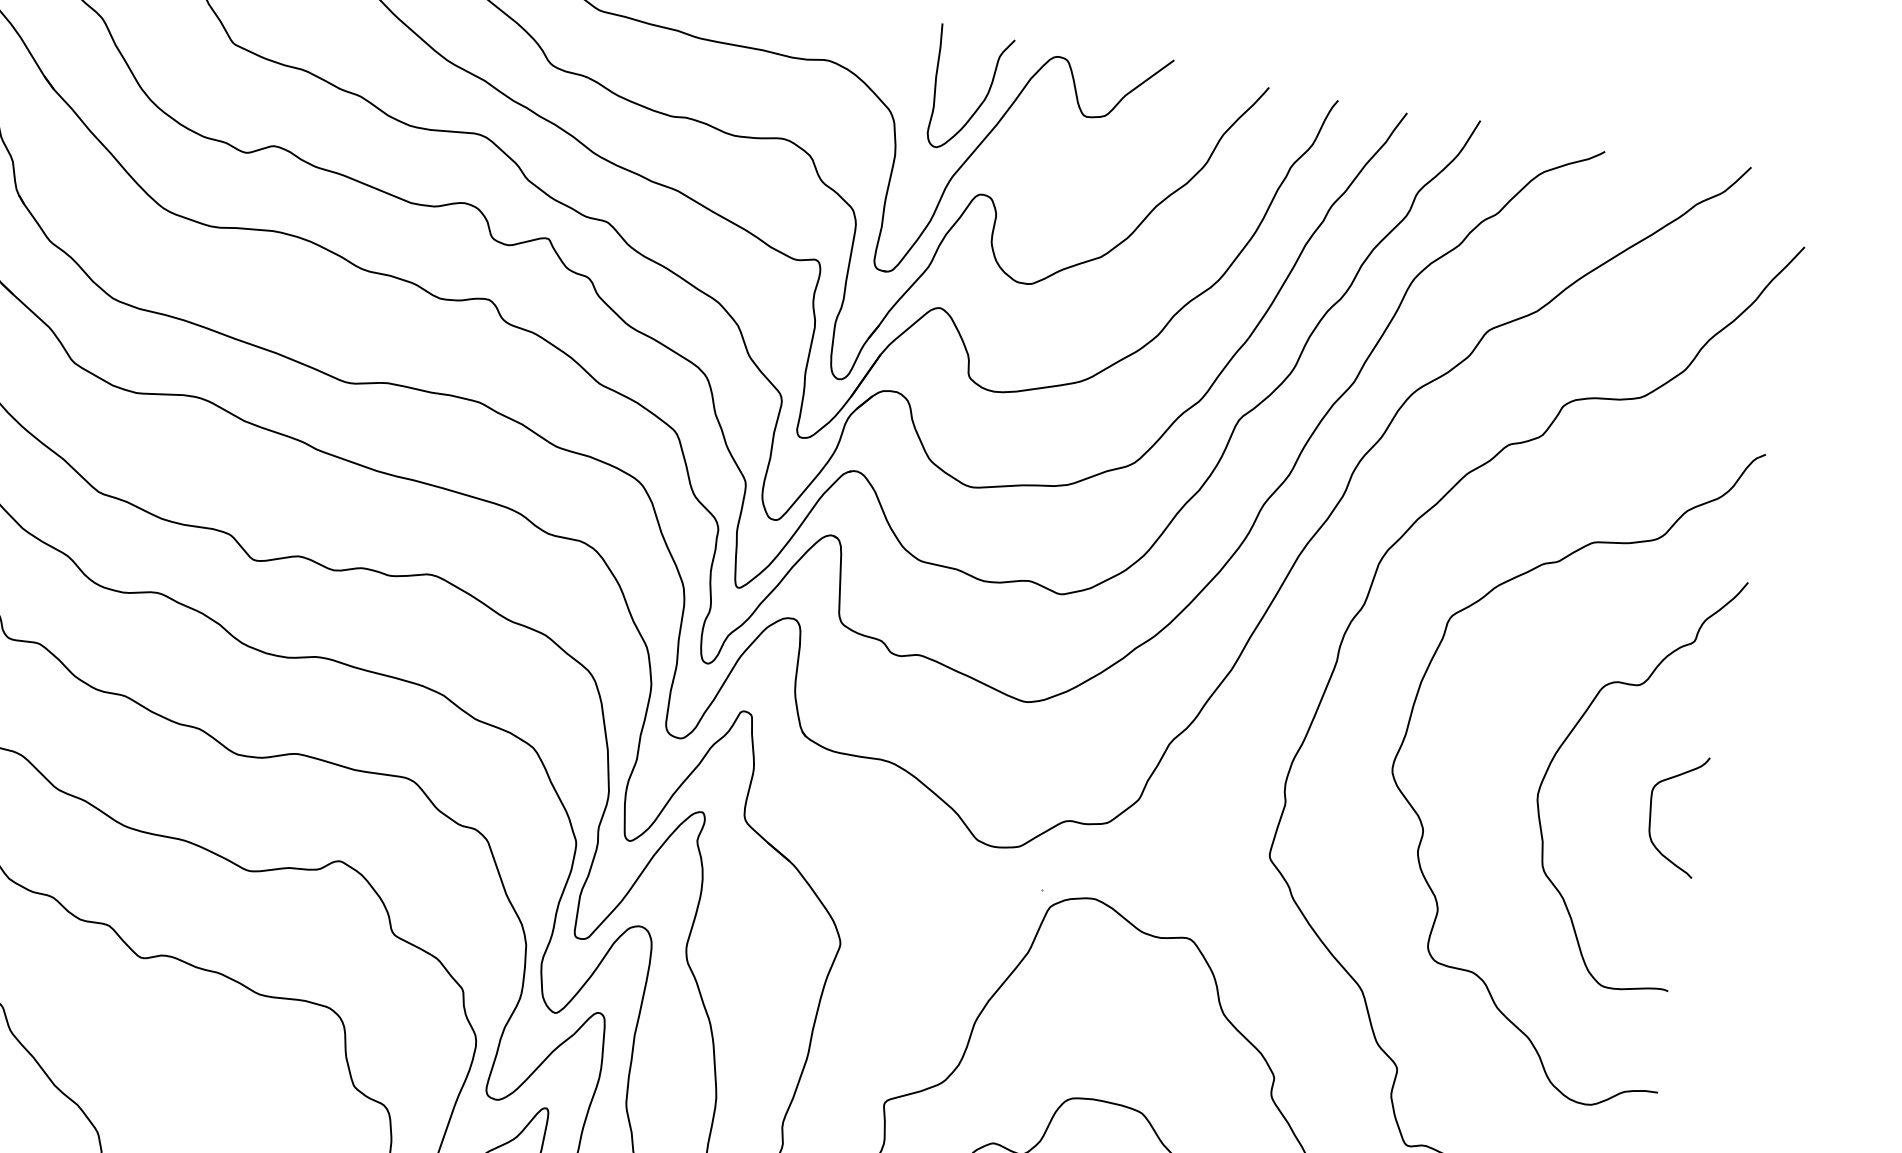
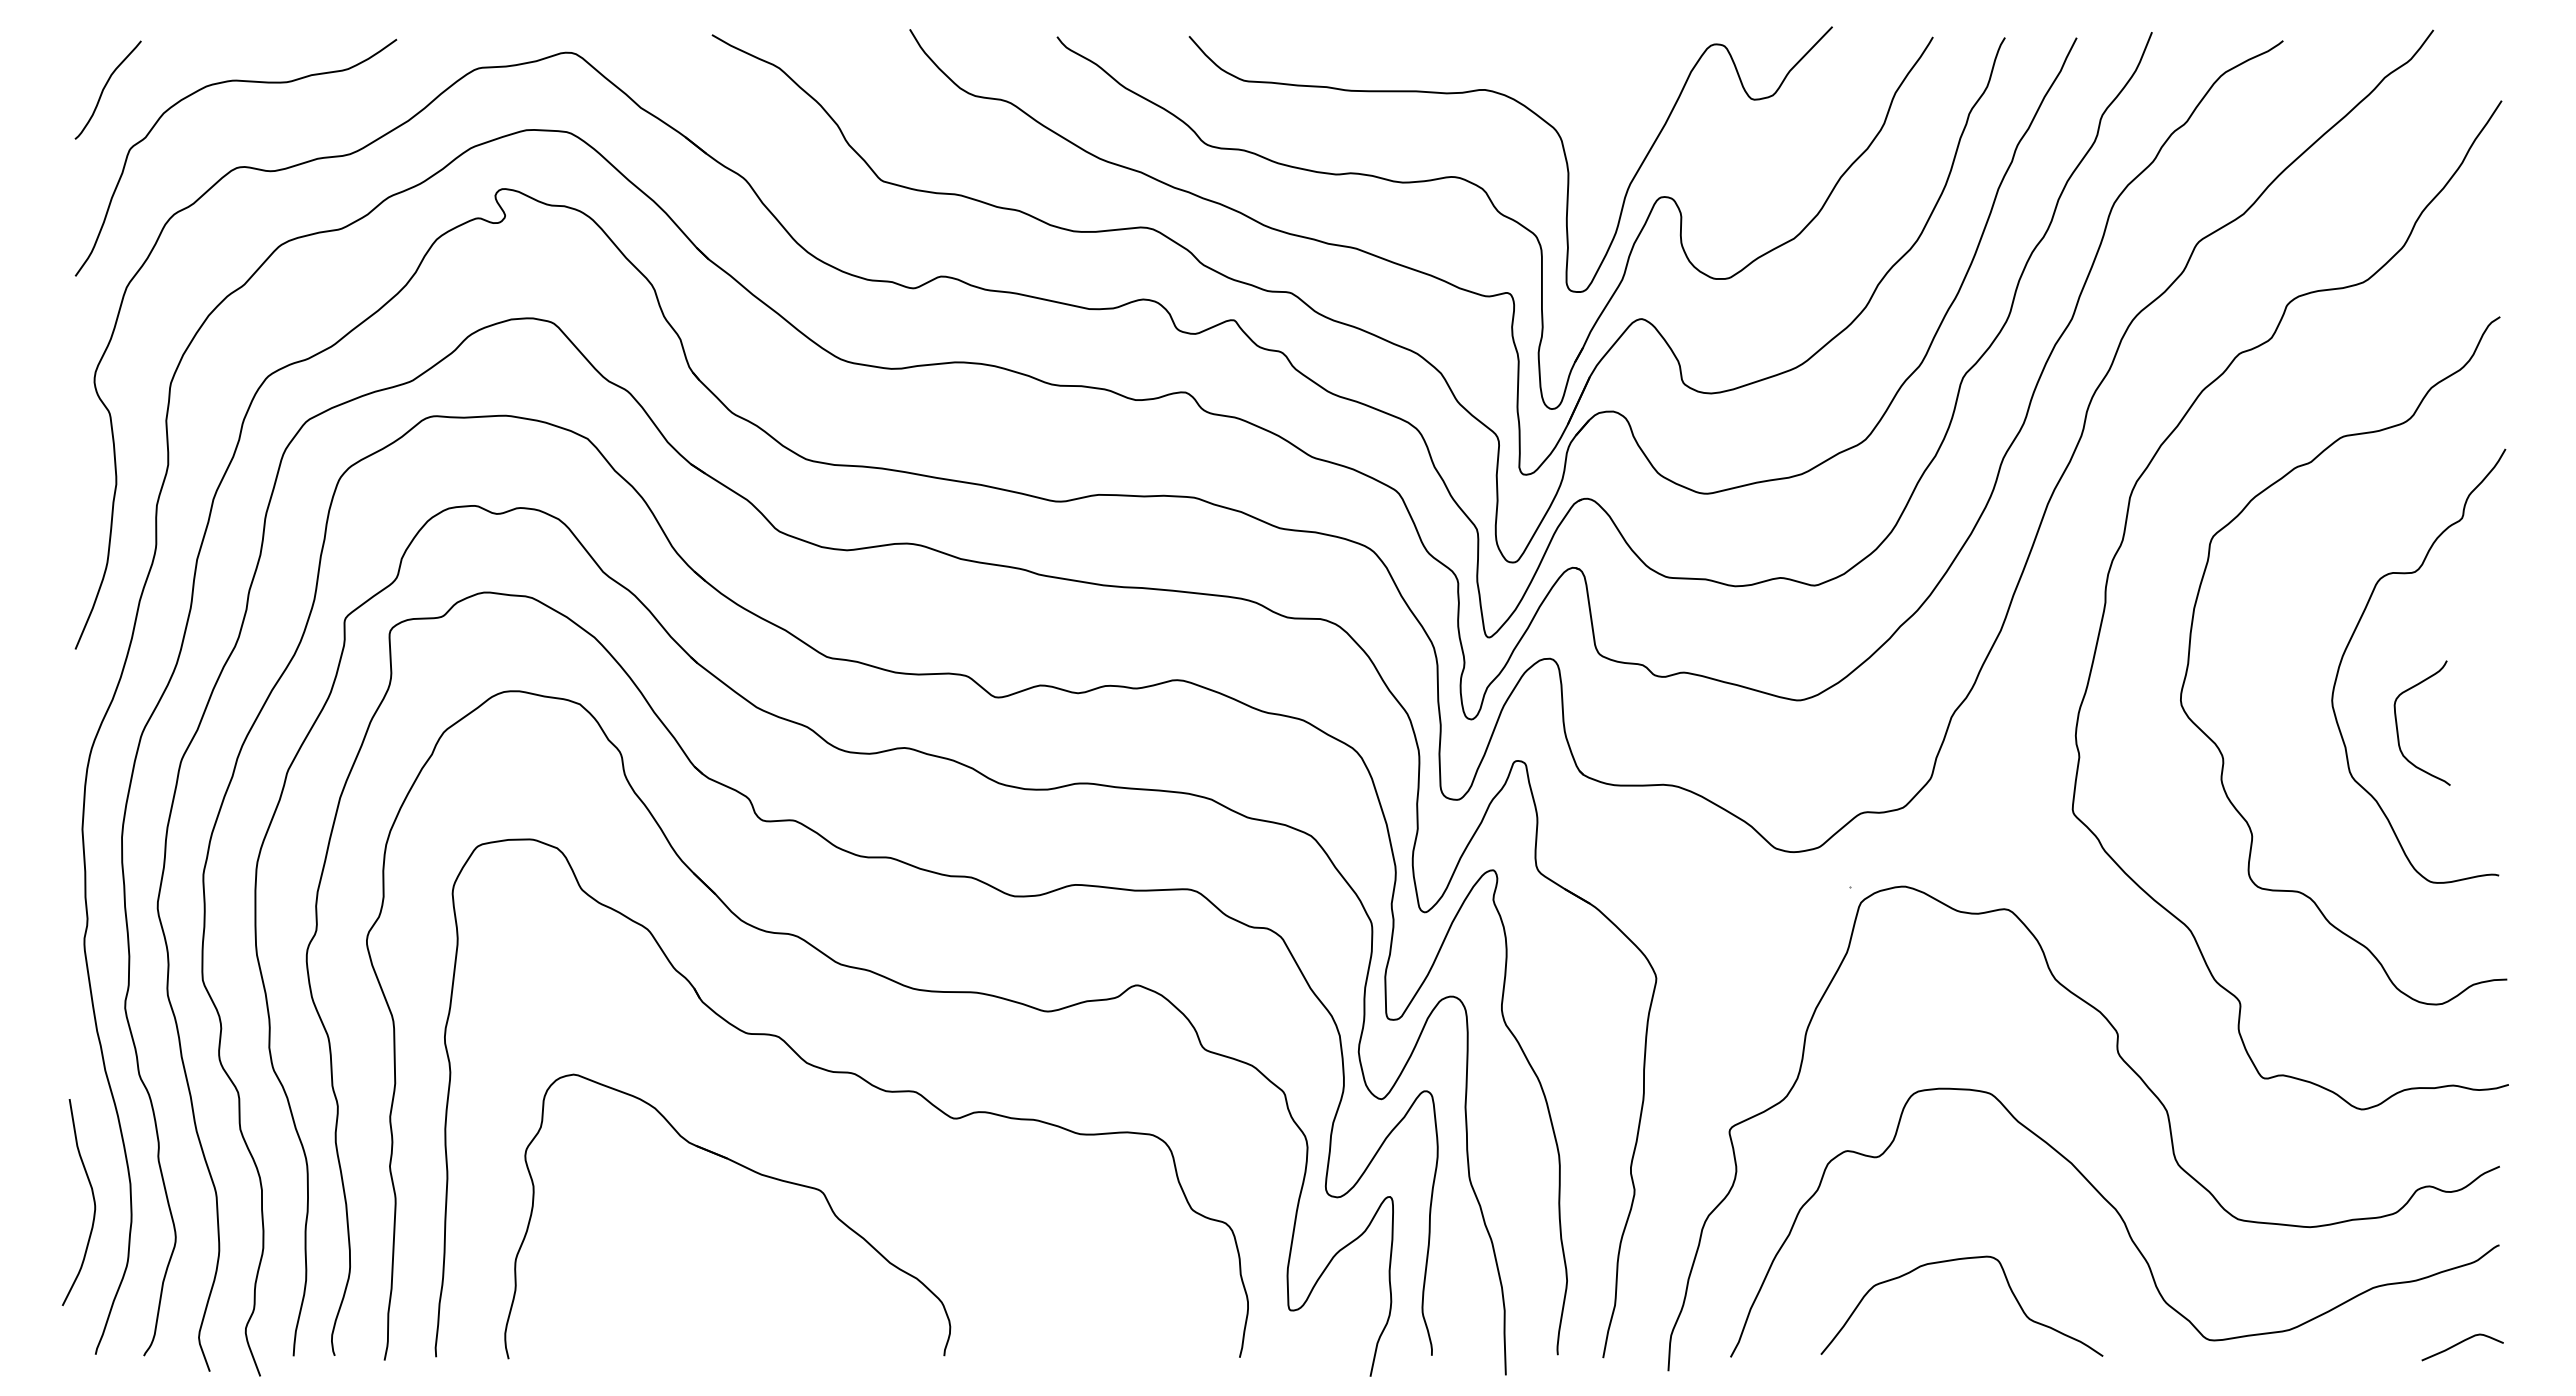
curve: (982, 100) -> (1646, 102), removed
curve: (1651, 808) -> (2397, 722), moved

